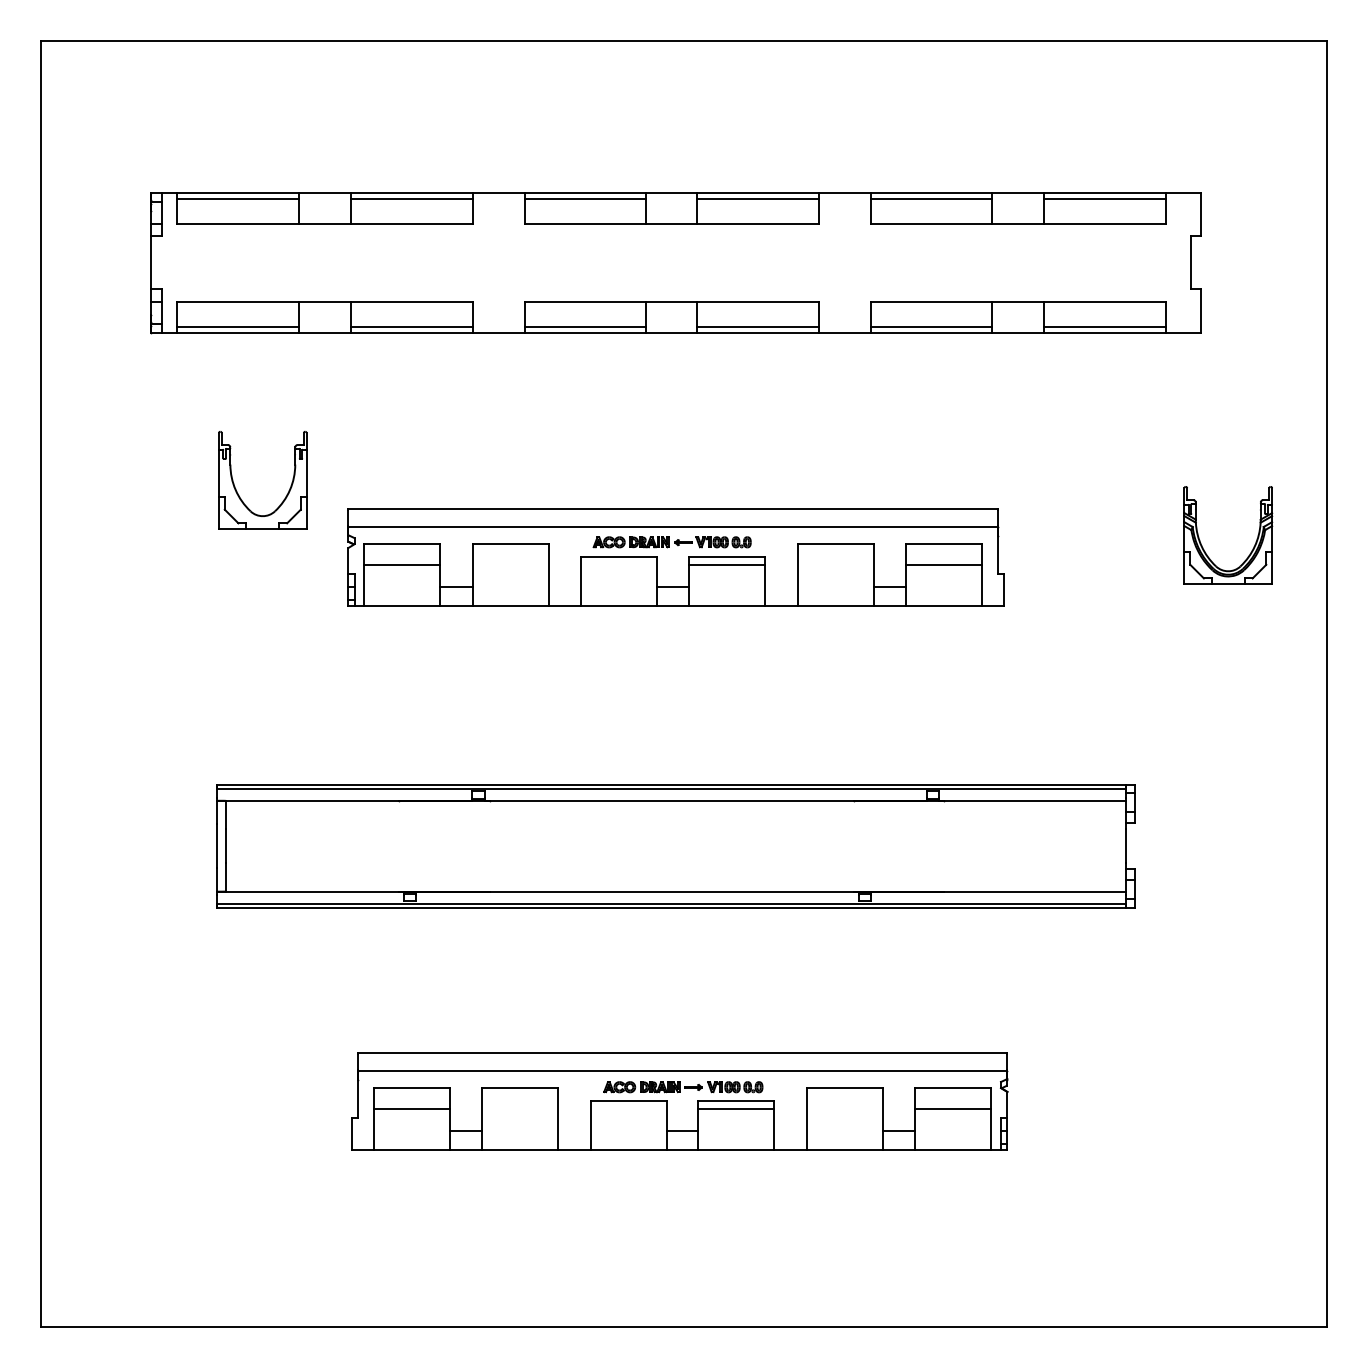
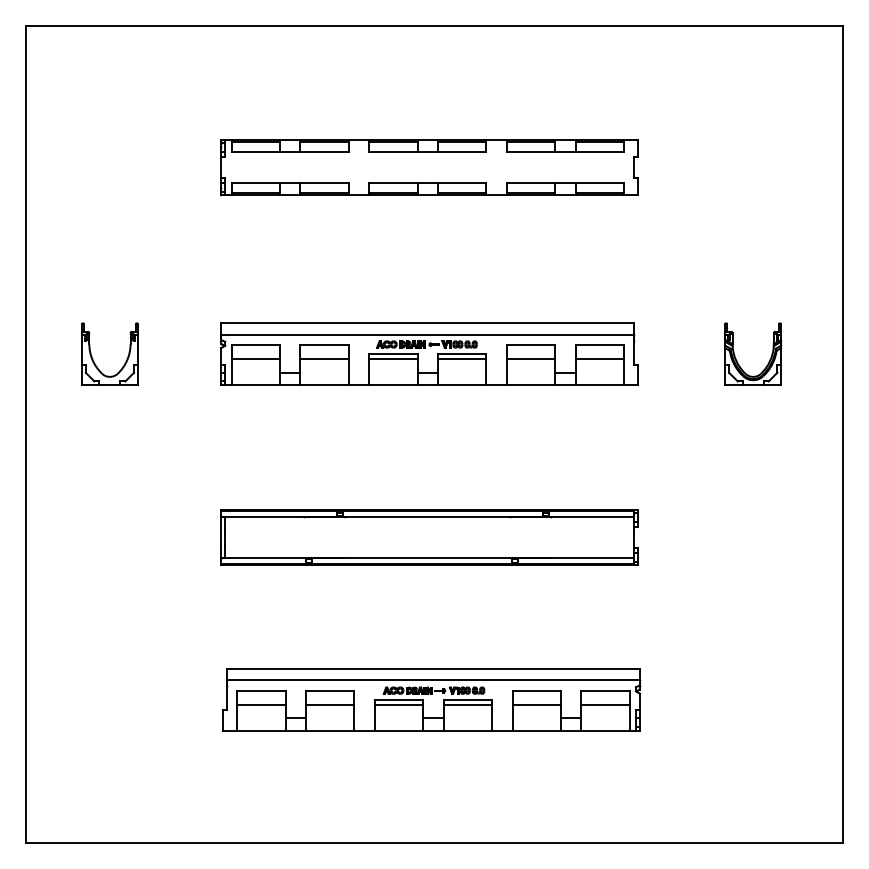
part: (676, 263) -> (429, 167), size x0.62
part: (238, 491) -> (94, 361), moved
part: (1252, 547) -> (768, 361), moved
line: (510, 565) -> (324, 359), added
line: (619, 565) -> (393, 359), added
line: (835, 565) -> (530, 359), added
part: (676, 846) -> (429, 537), size x0.71
line: (520, 1109) -> (330, 704), added
line: (628, 1109) -> (399, 704), added
line: (844, 1109) -> (536, 704), added

